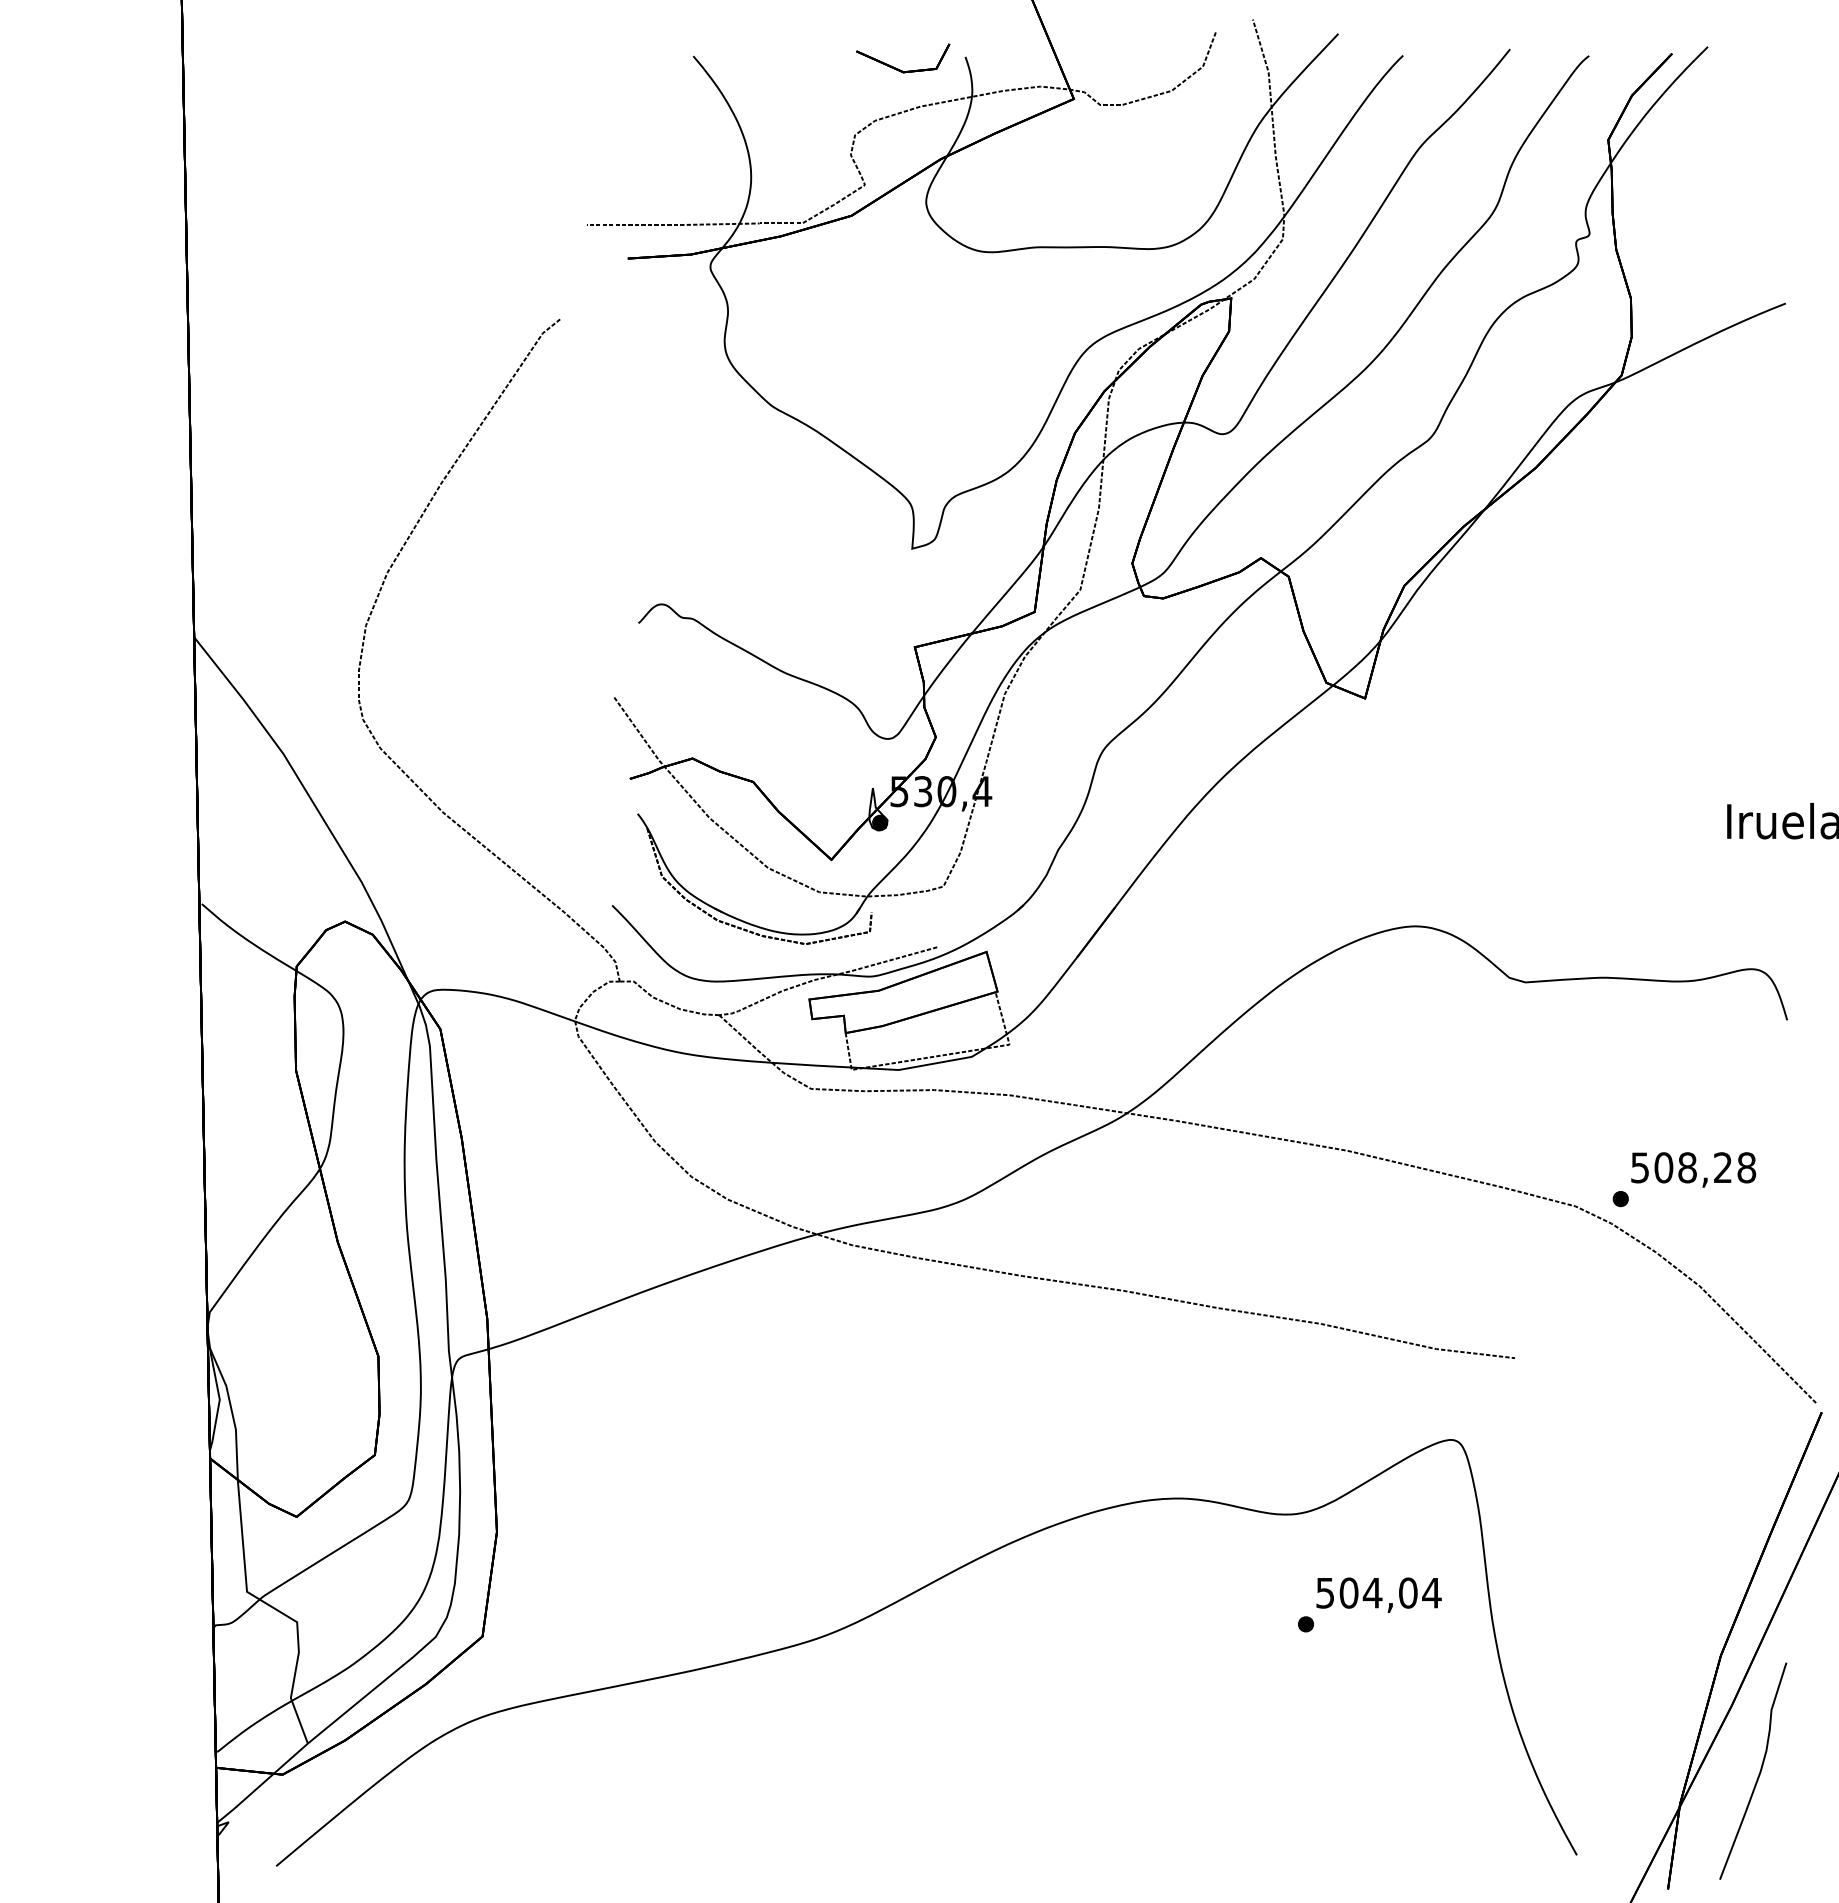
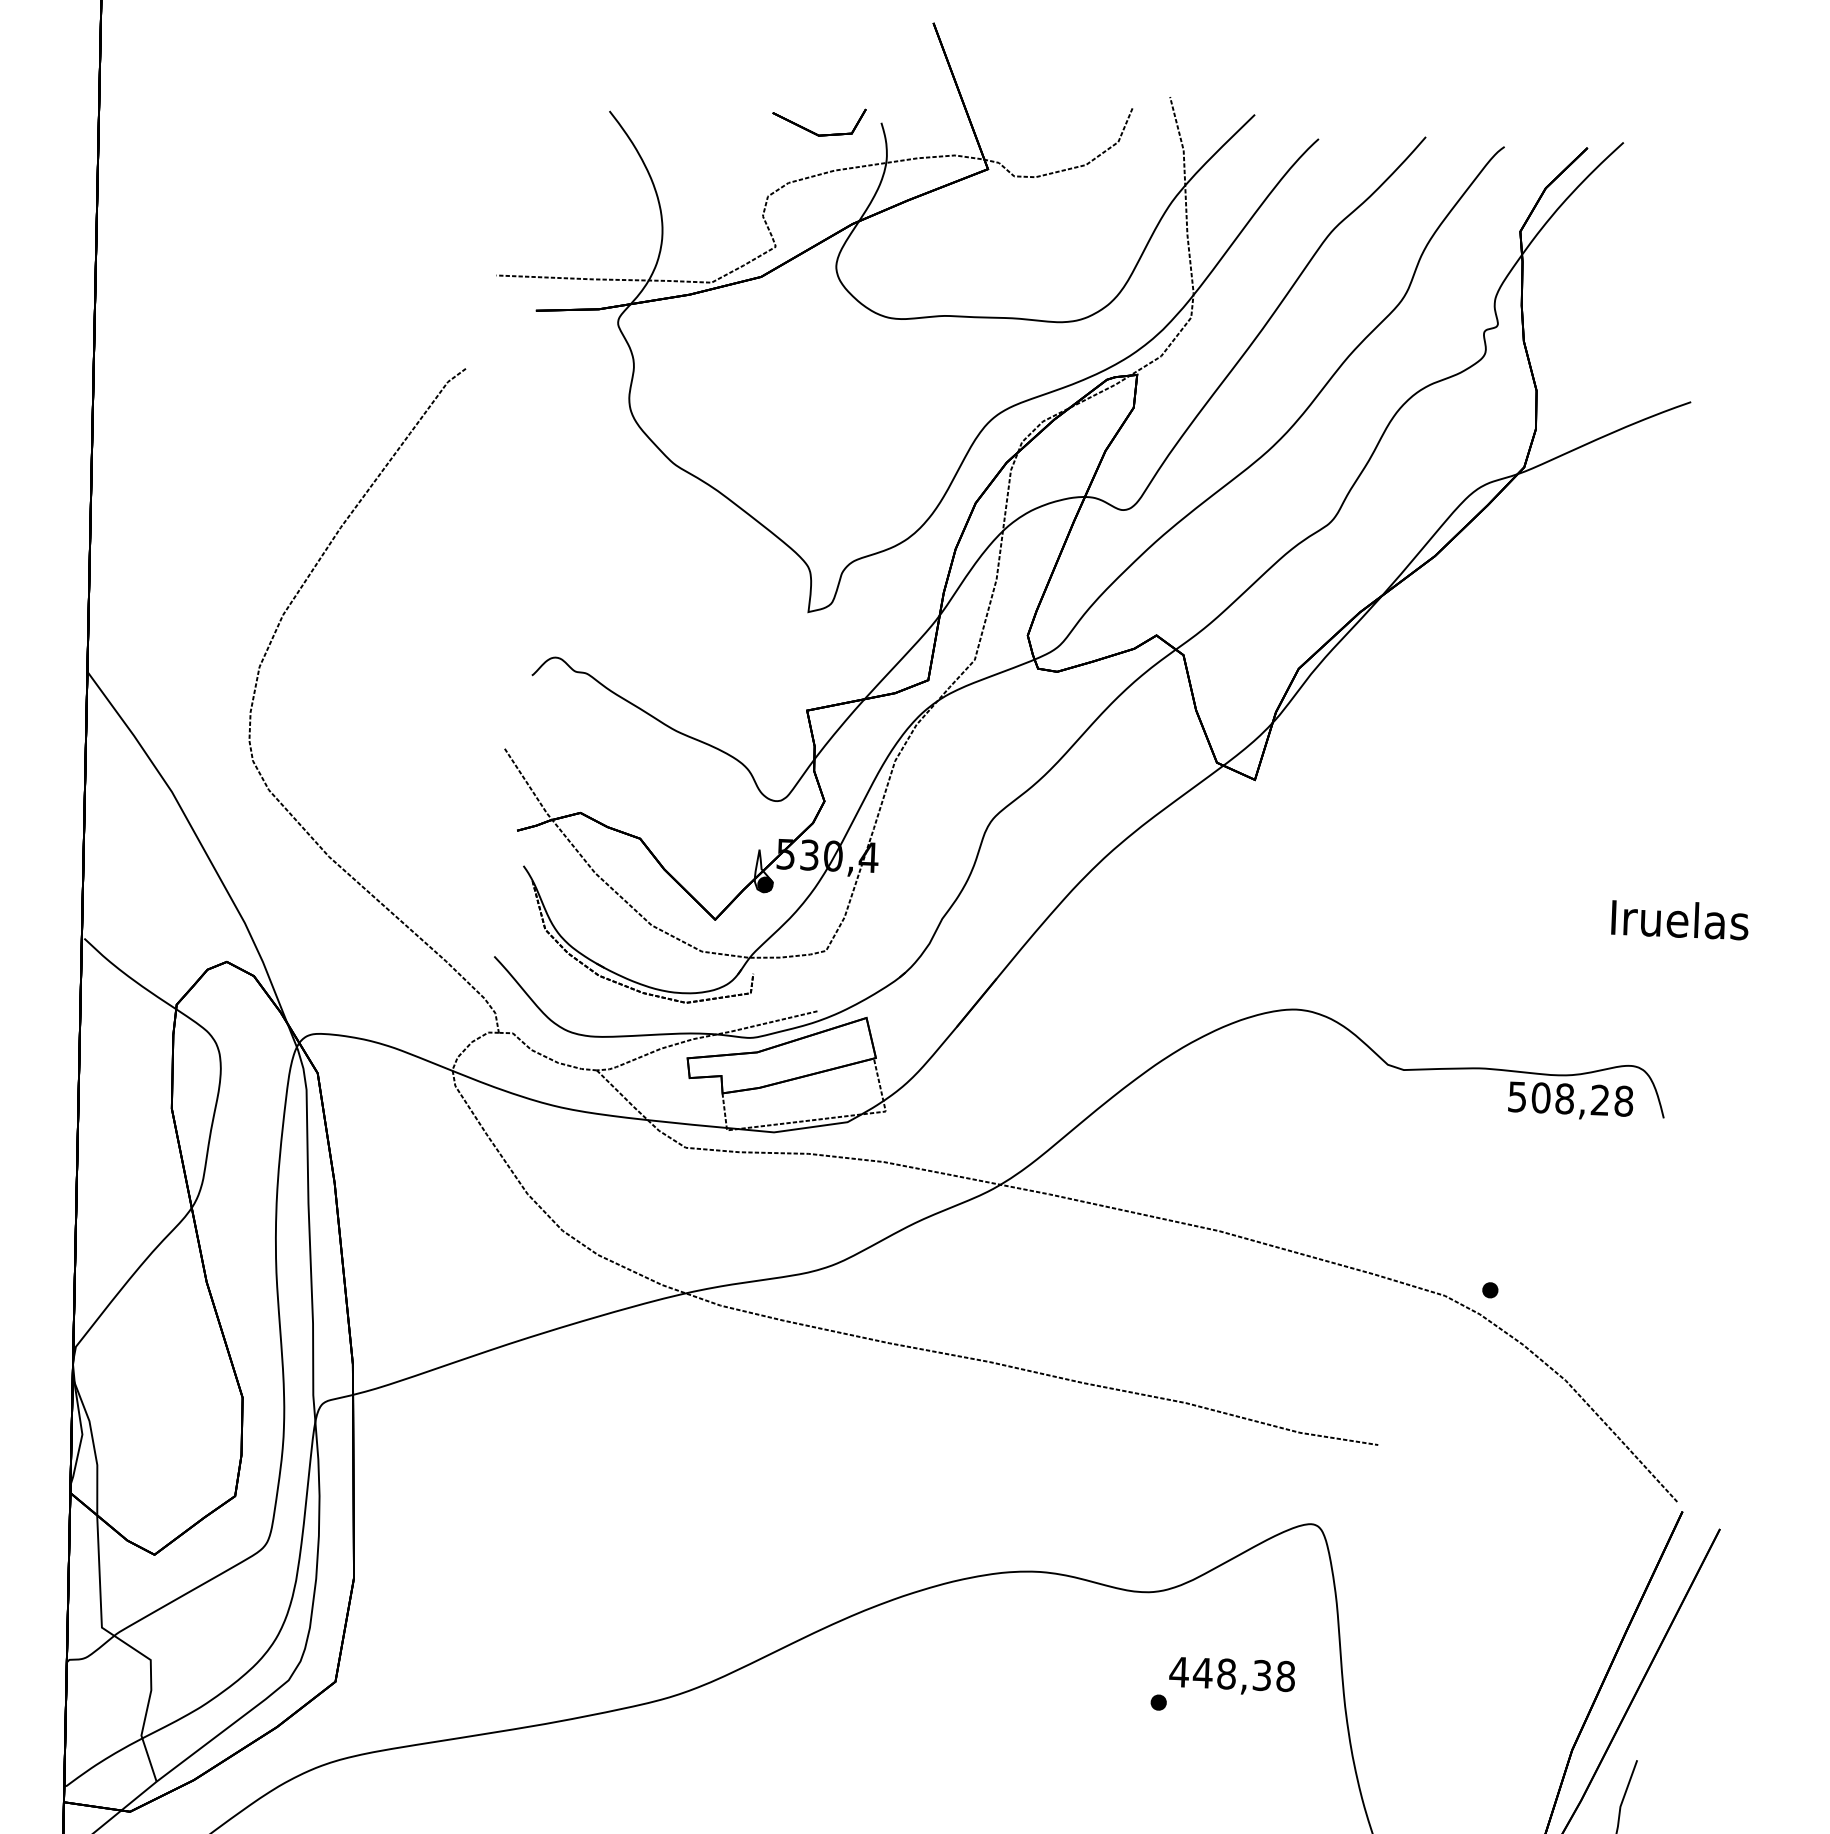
text: (1693, 1169) -> (1570, 1100), moved
text: (1378, 1592) -> (1232, 1673), 504,04 -> 448,38

